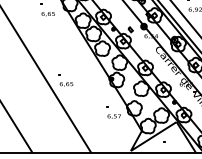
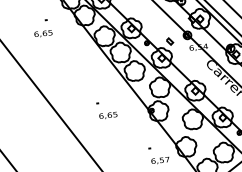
text: (47, 14) -> (42, 34), moved
part: (65, 80) -> (106, 110), moved

